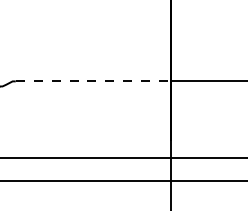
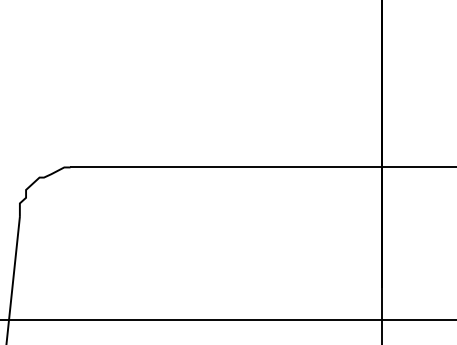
line: (94, 81) -> (228, 167), dashed -> solid

